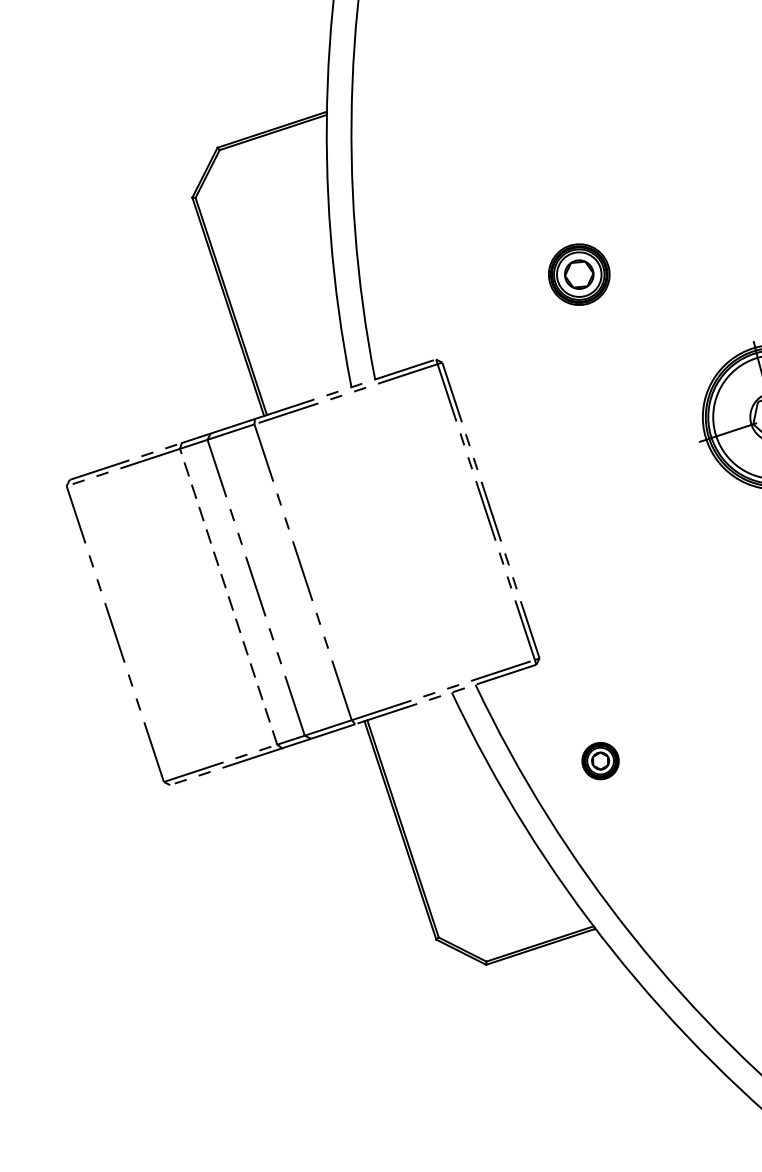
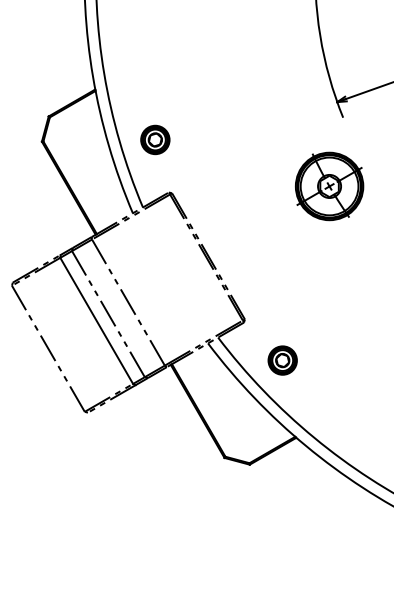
part: (579, 273) -> (155, 139), moved
line: (228, 595) -> (96, 320), dashed -> solid
part: (600, 760) -> (282, 360), size x1.67

